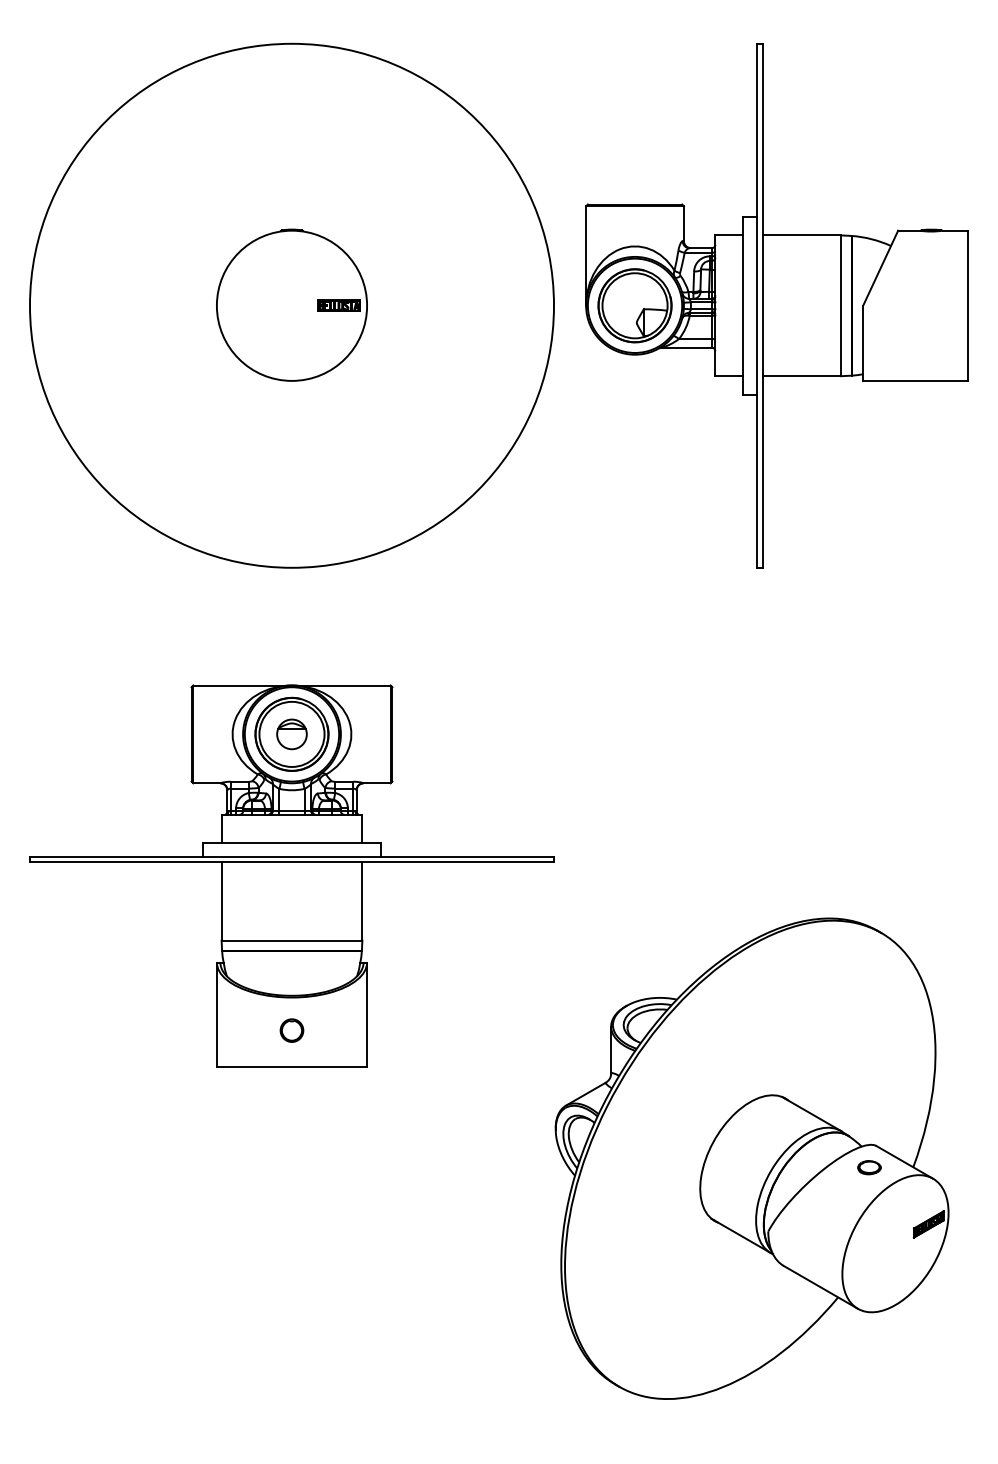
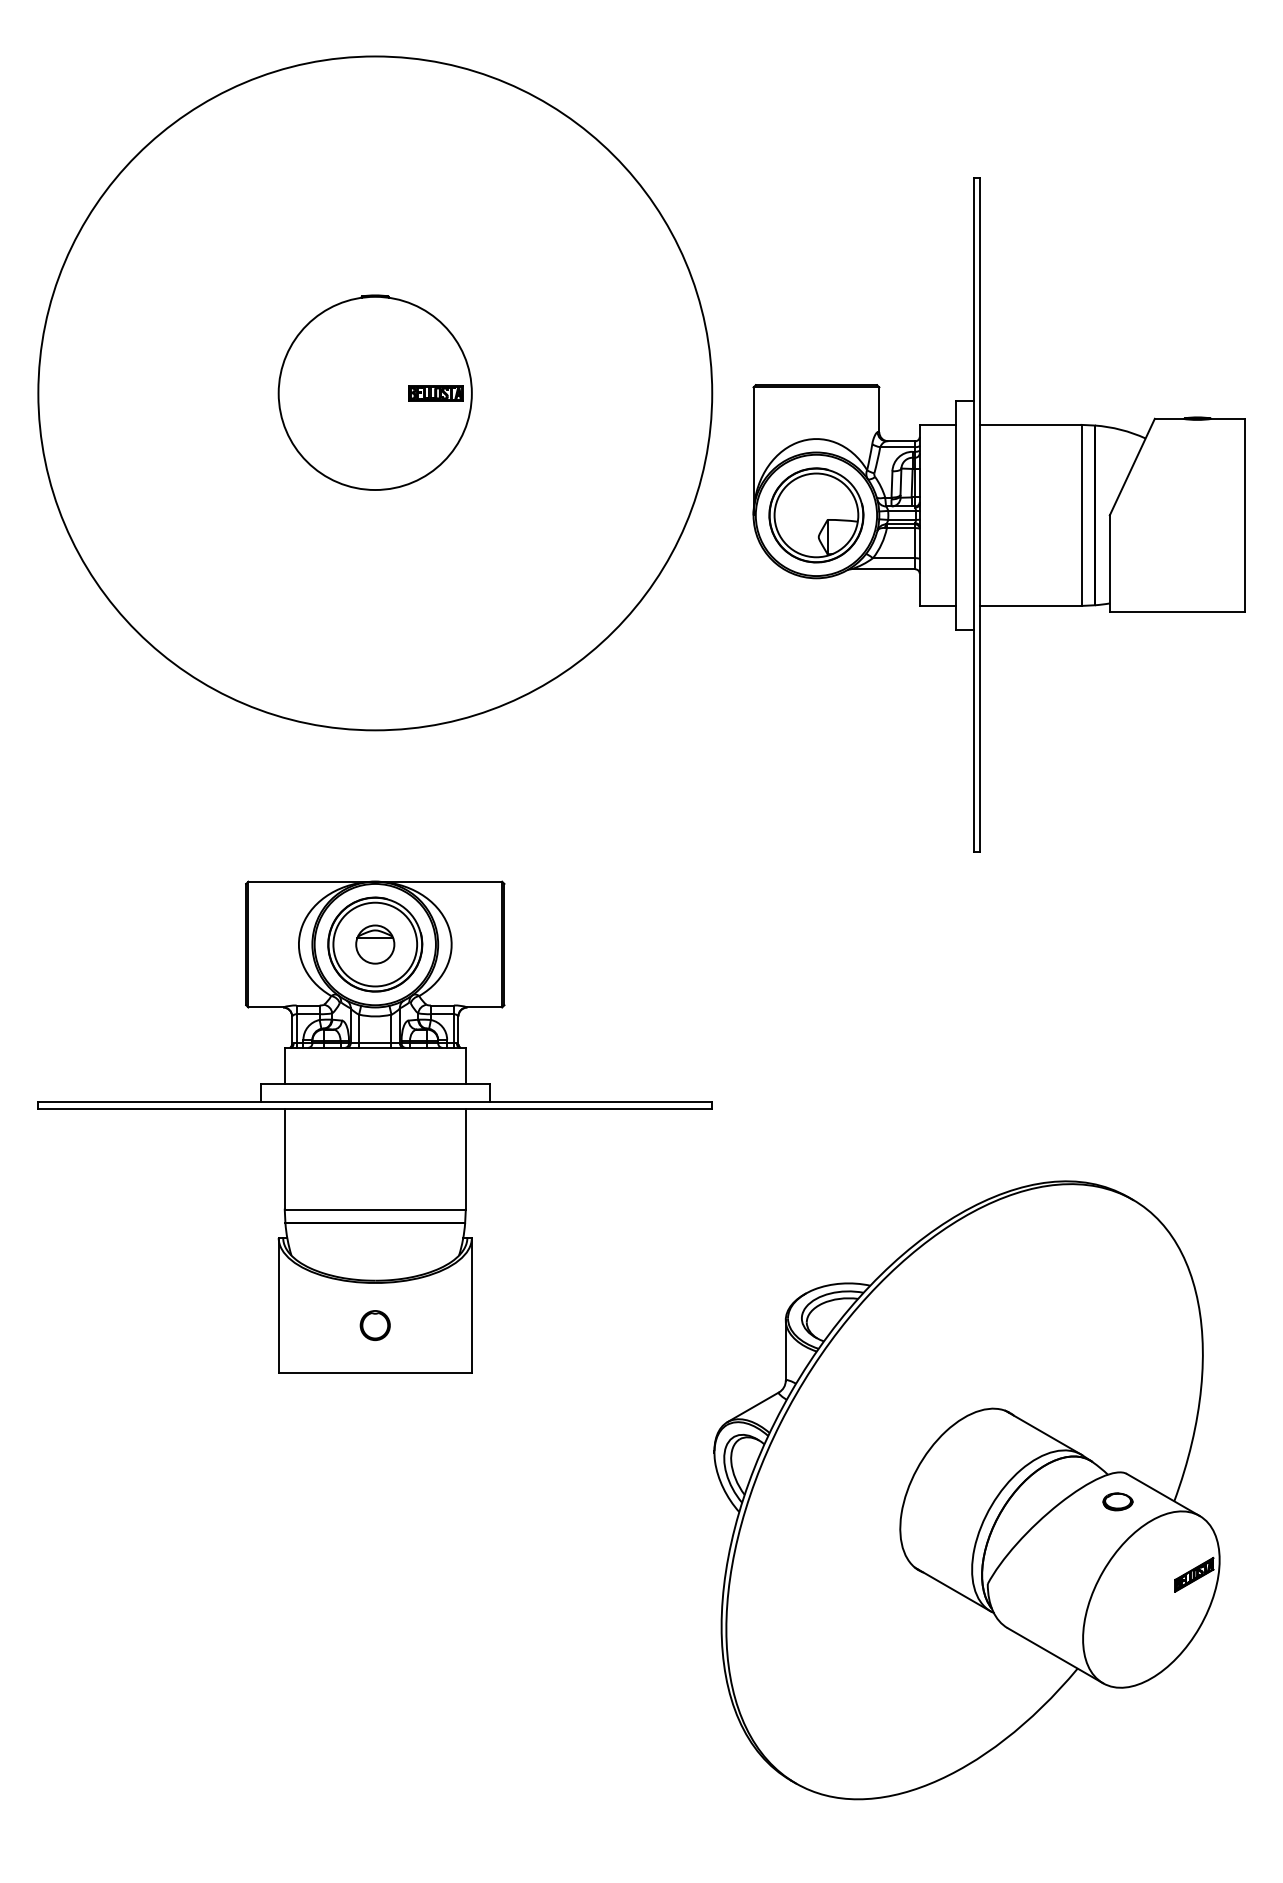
part: (776, 305) -> (998, 514), moved

